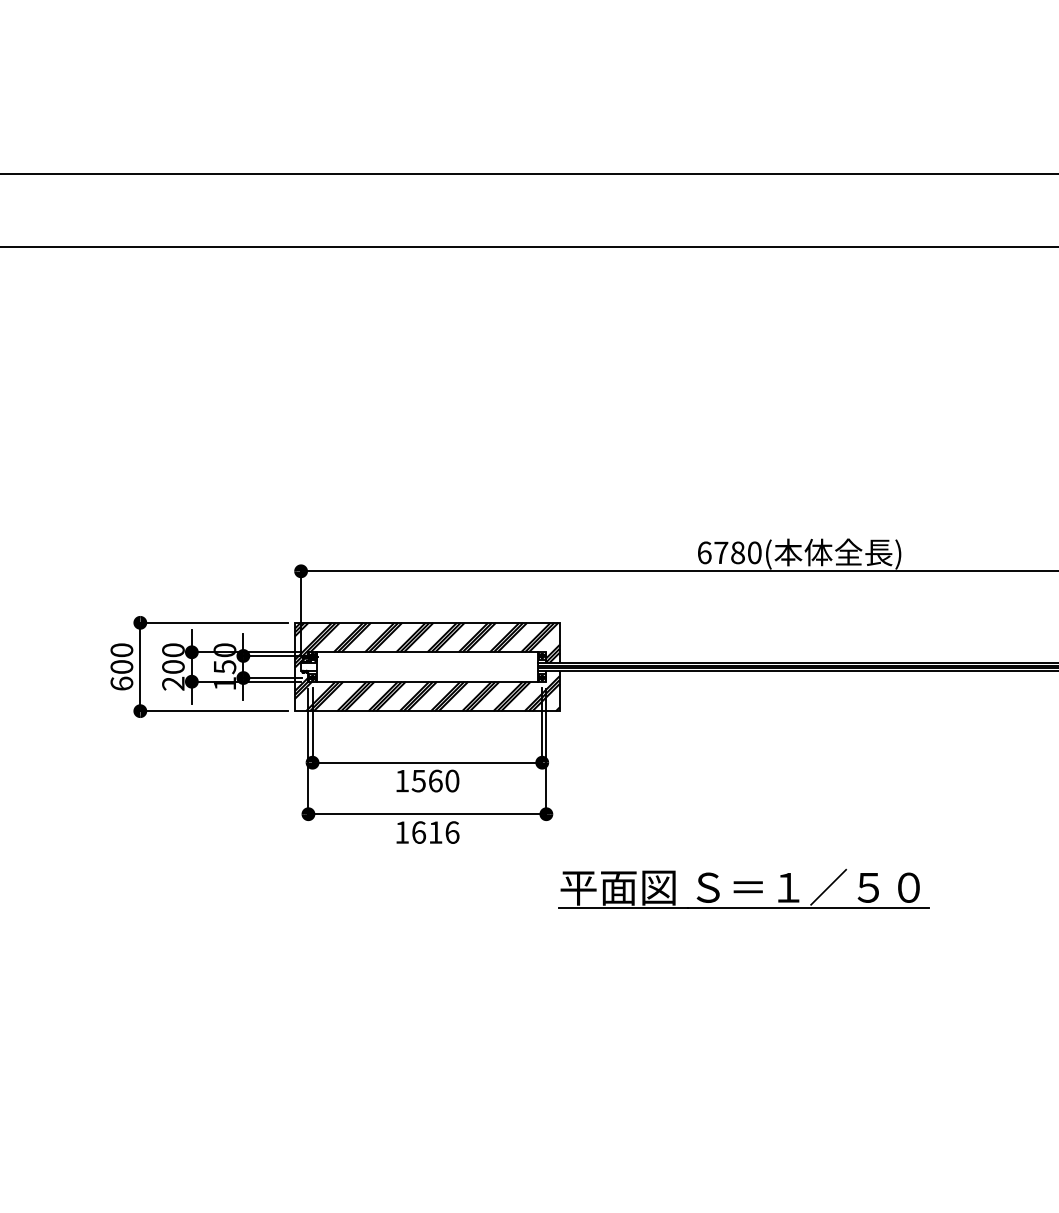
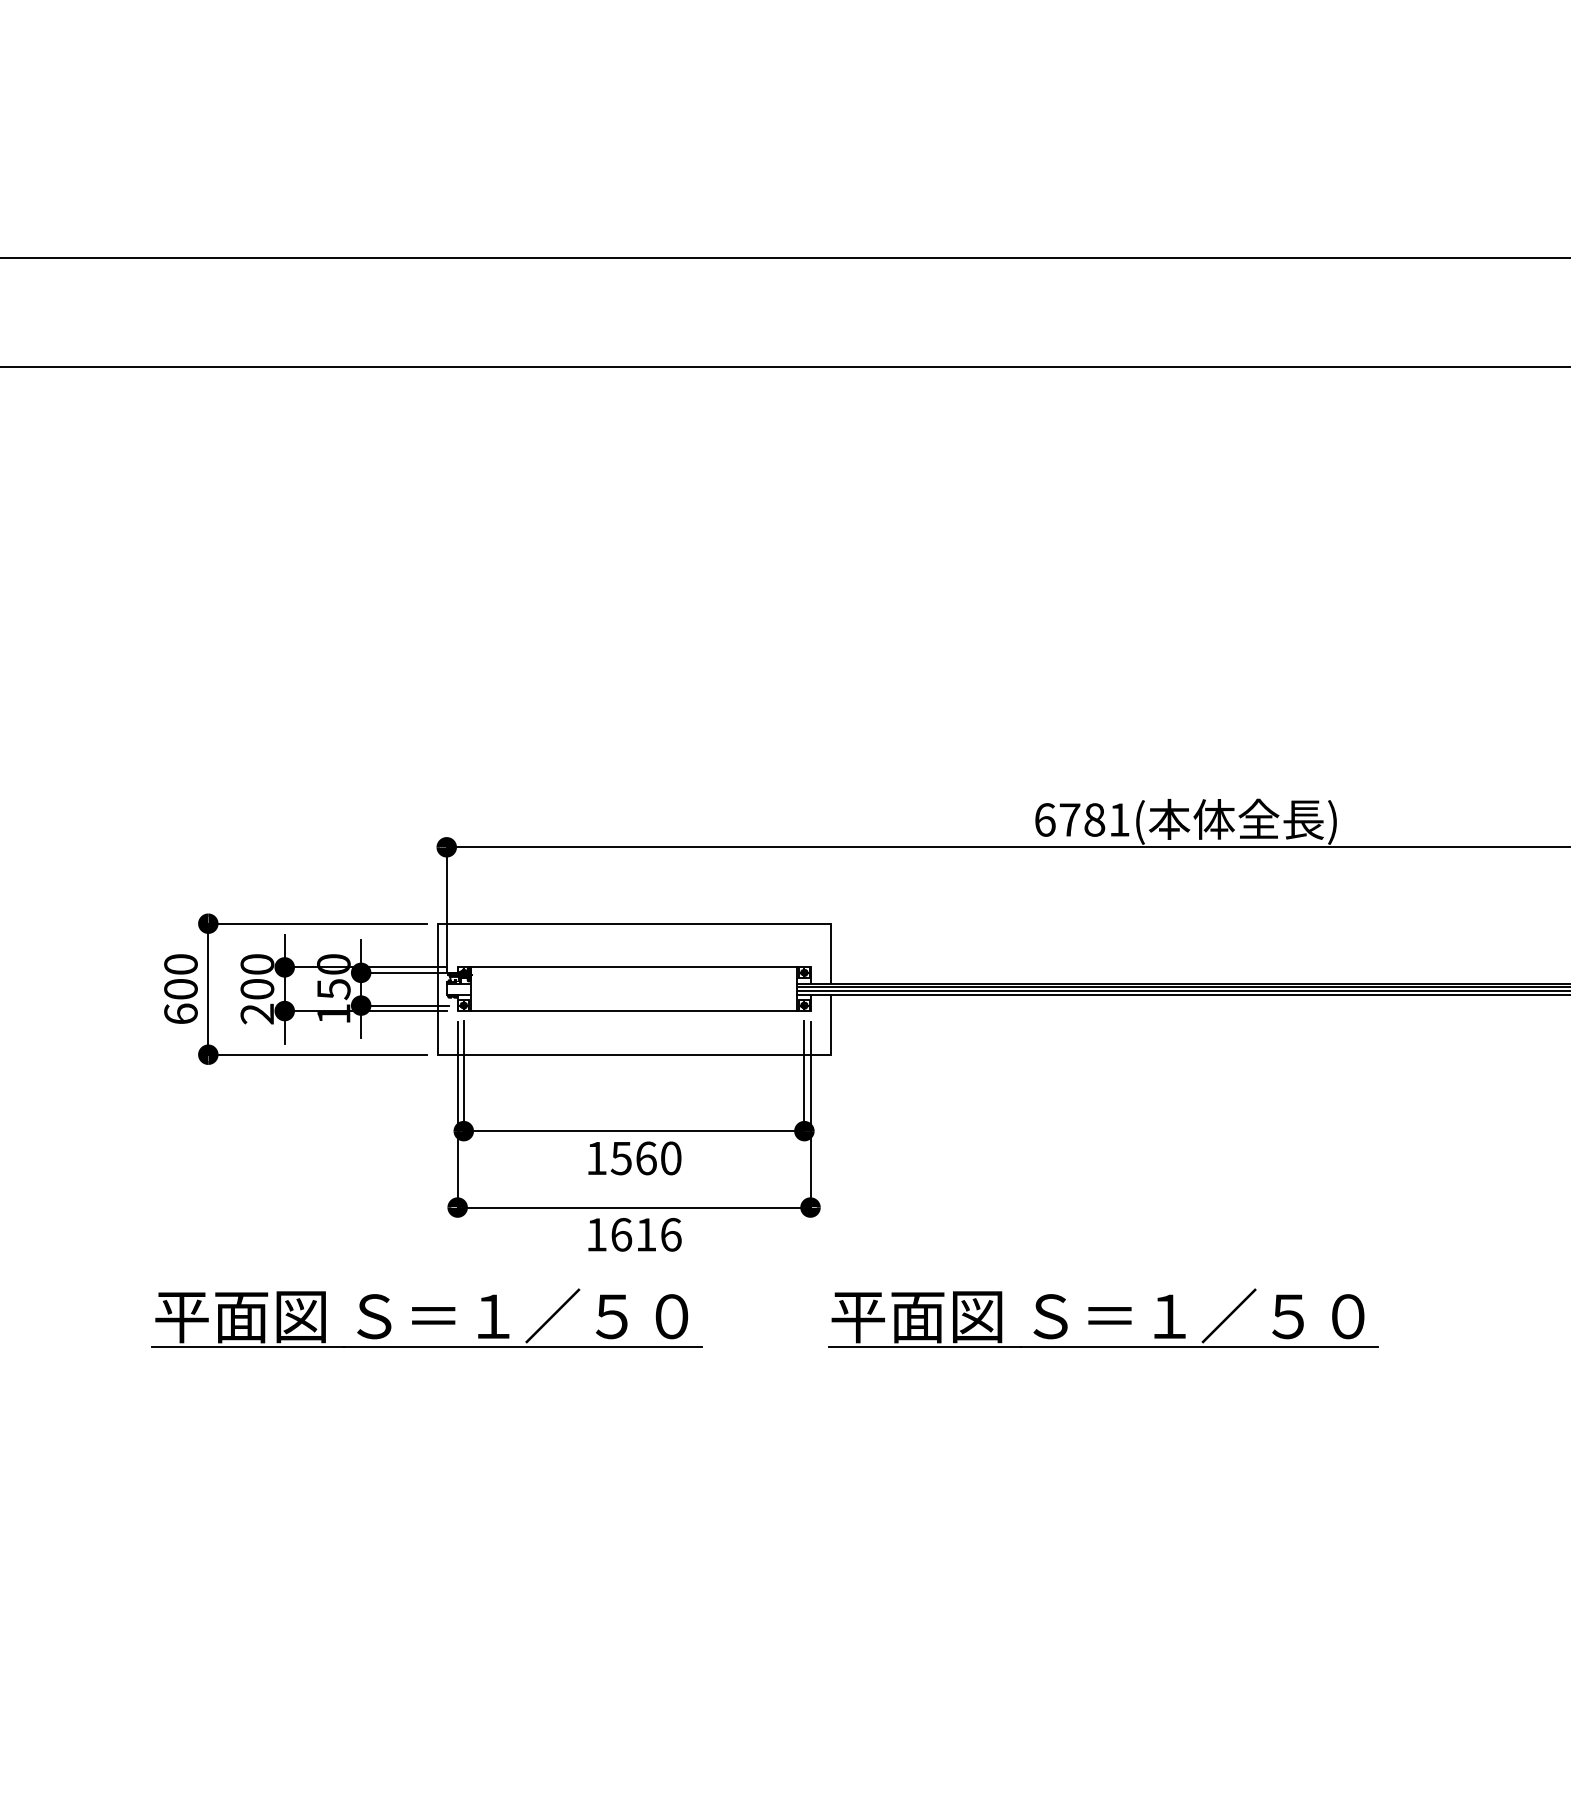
text: (754, 552) -> (1119, 819), 6780( -> 6781(
hatch: (426, 666) -> (632, 988), removed
part: (287, 888) -> (426, 1317), added

